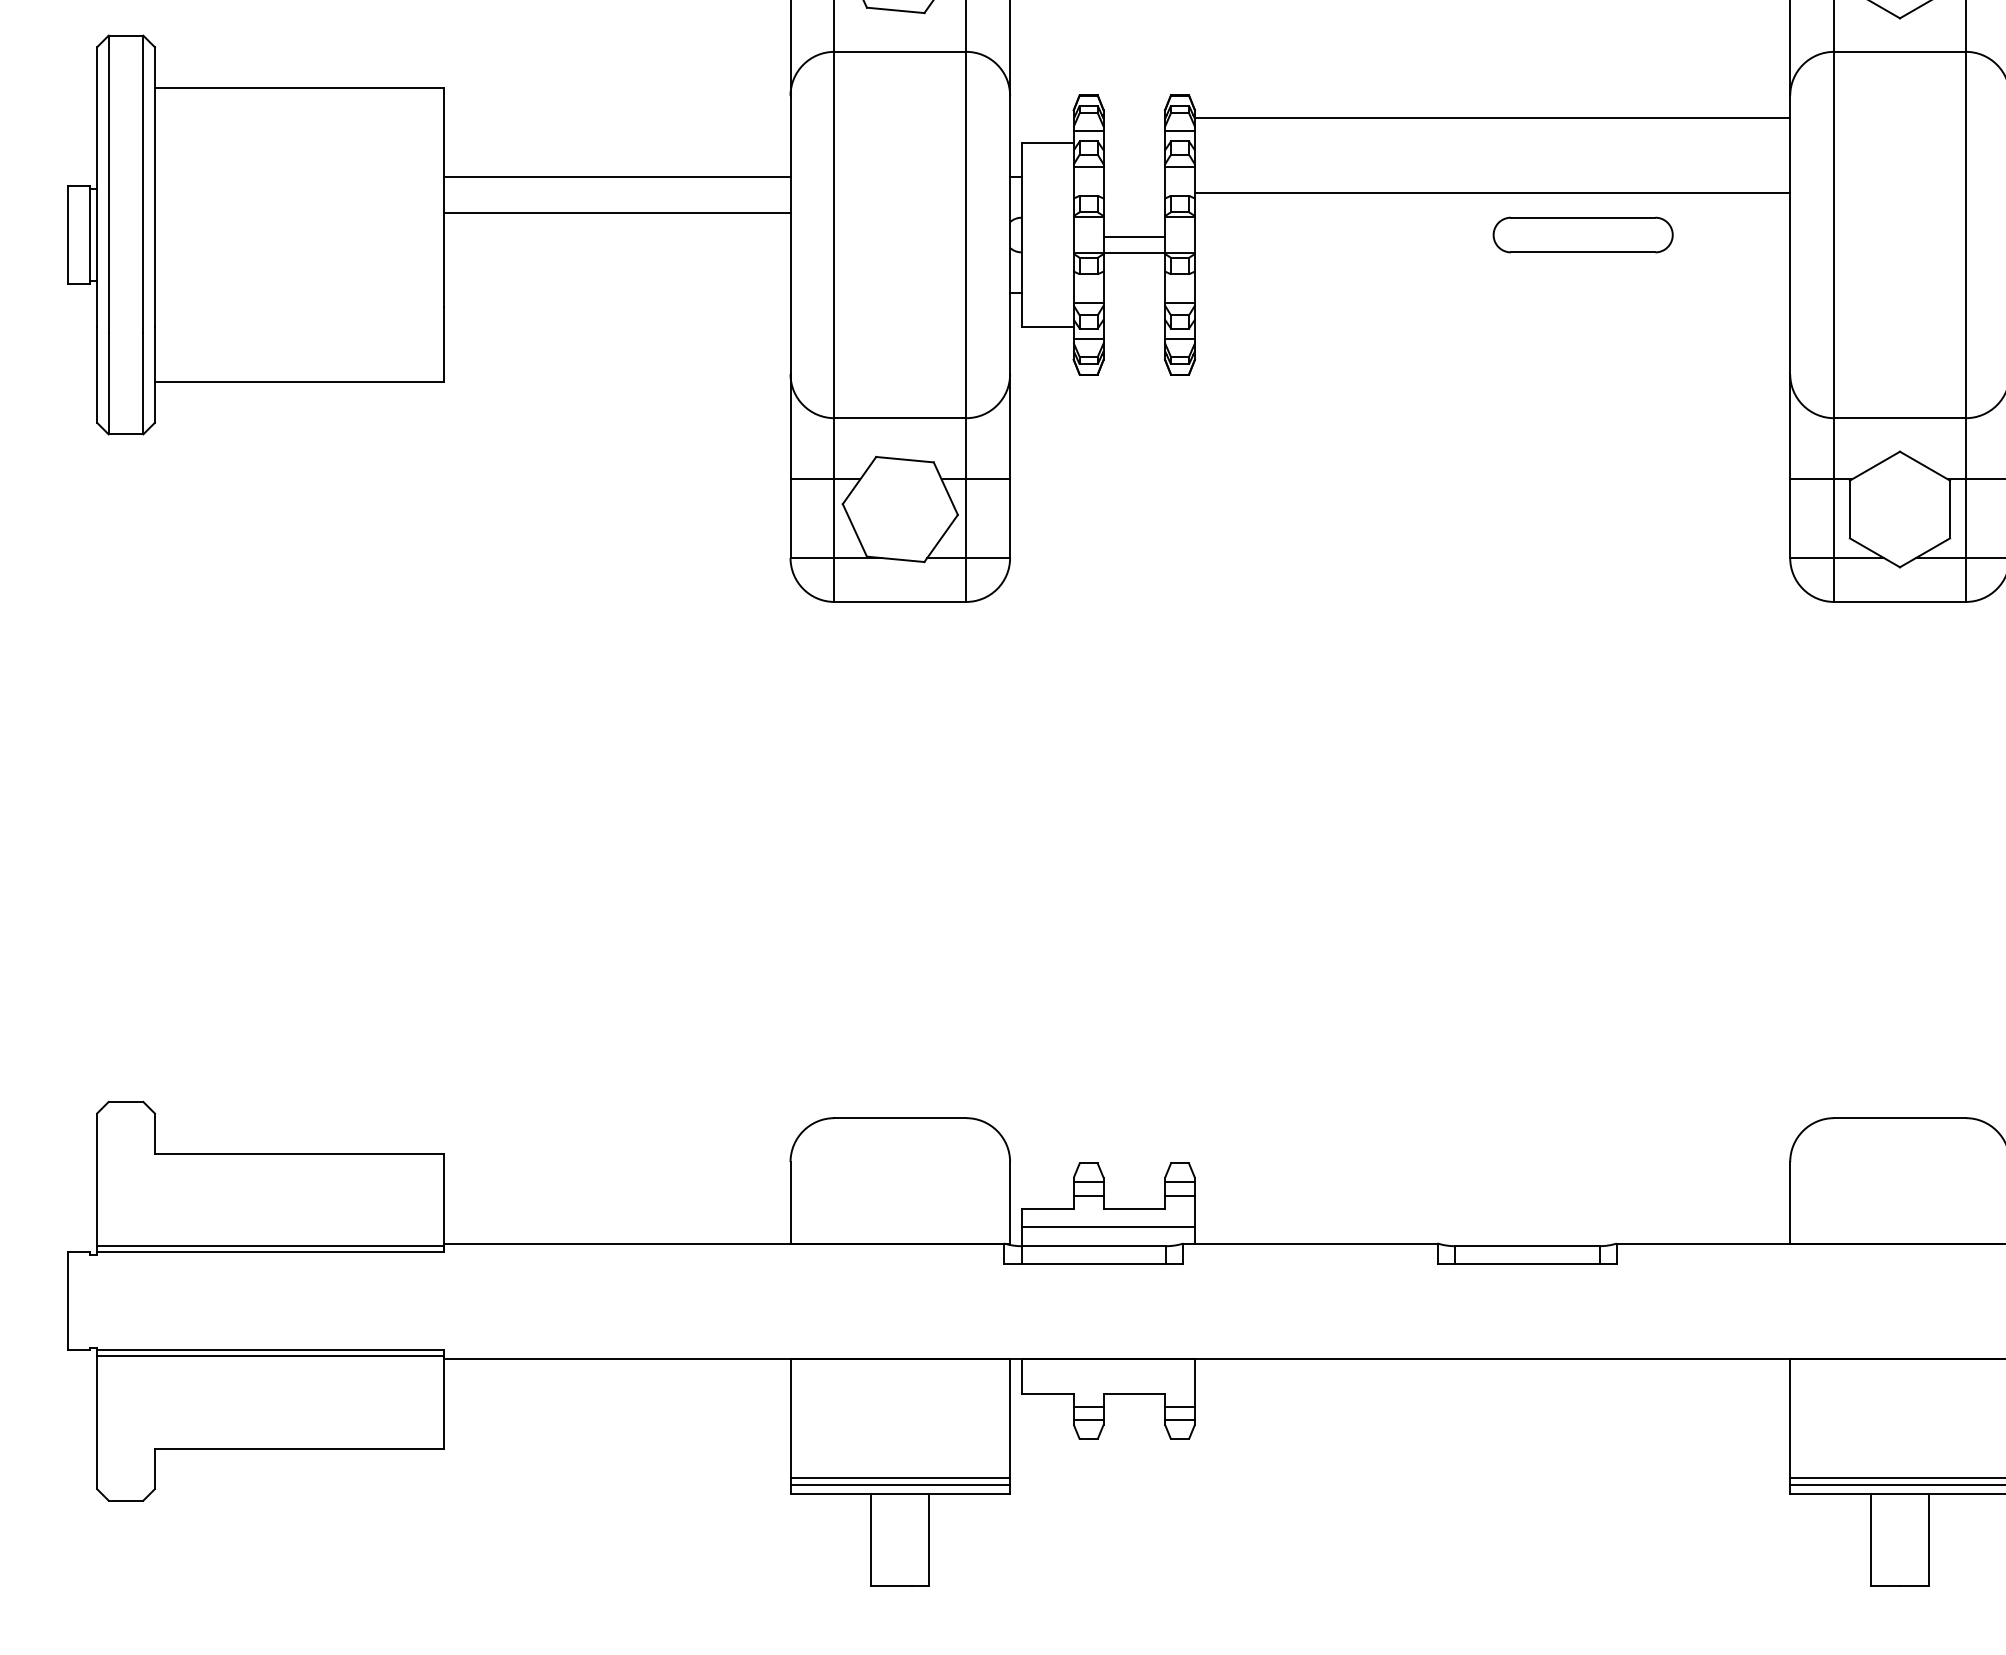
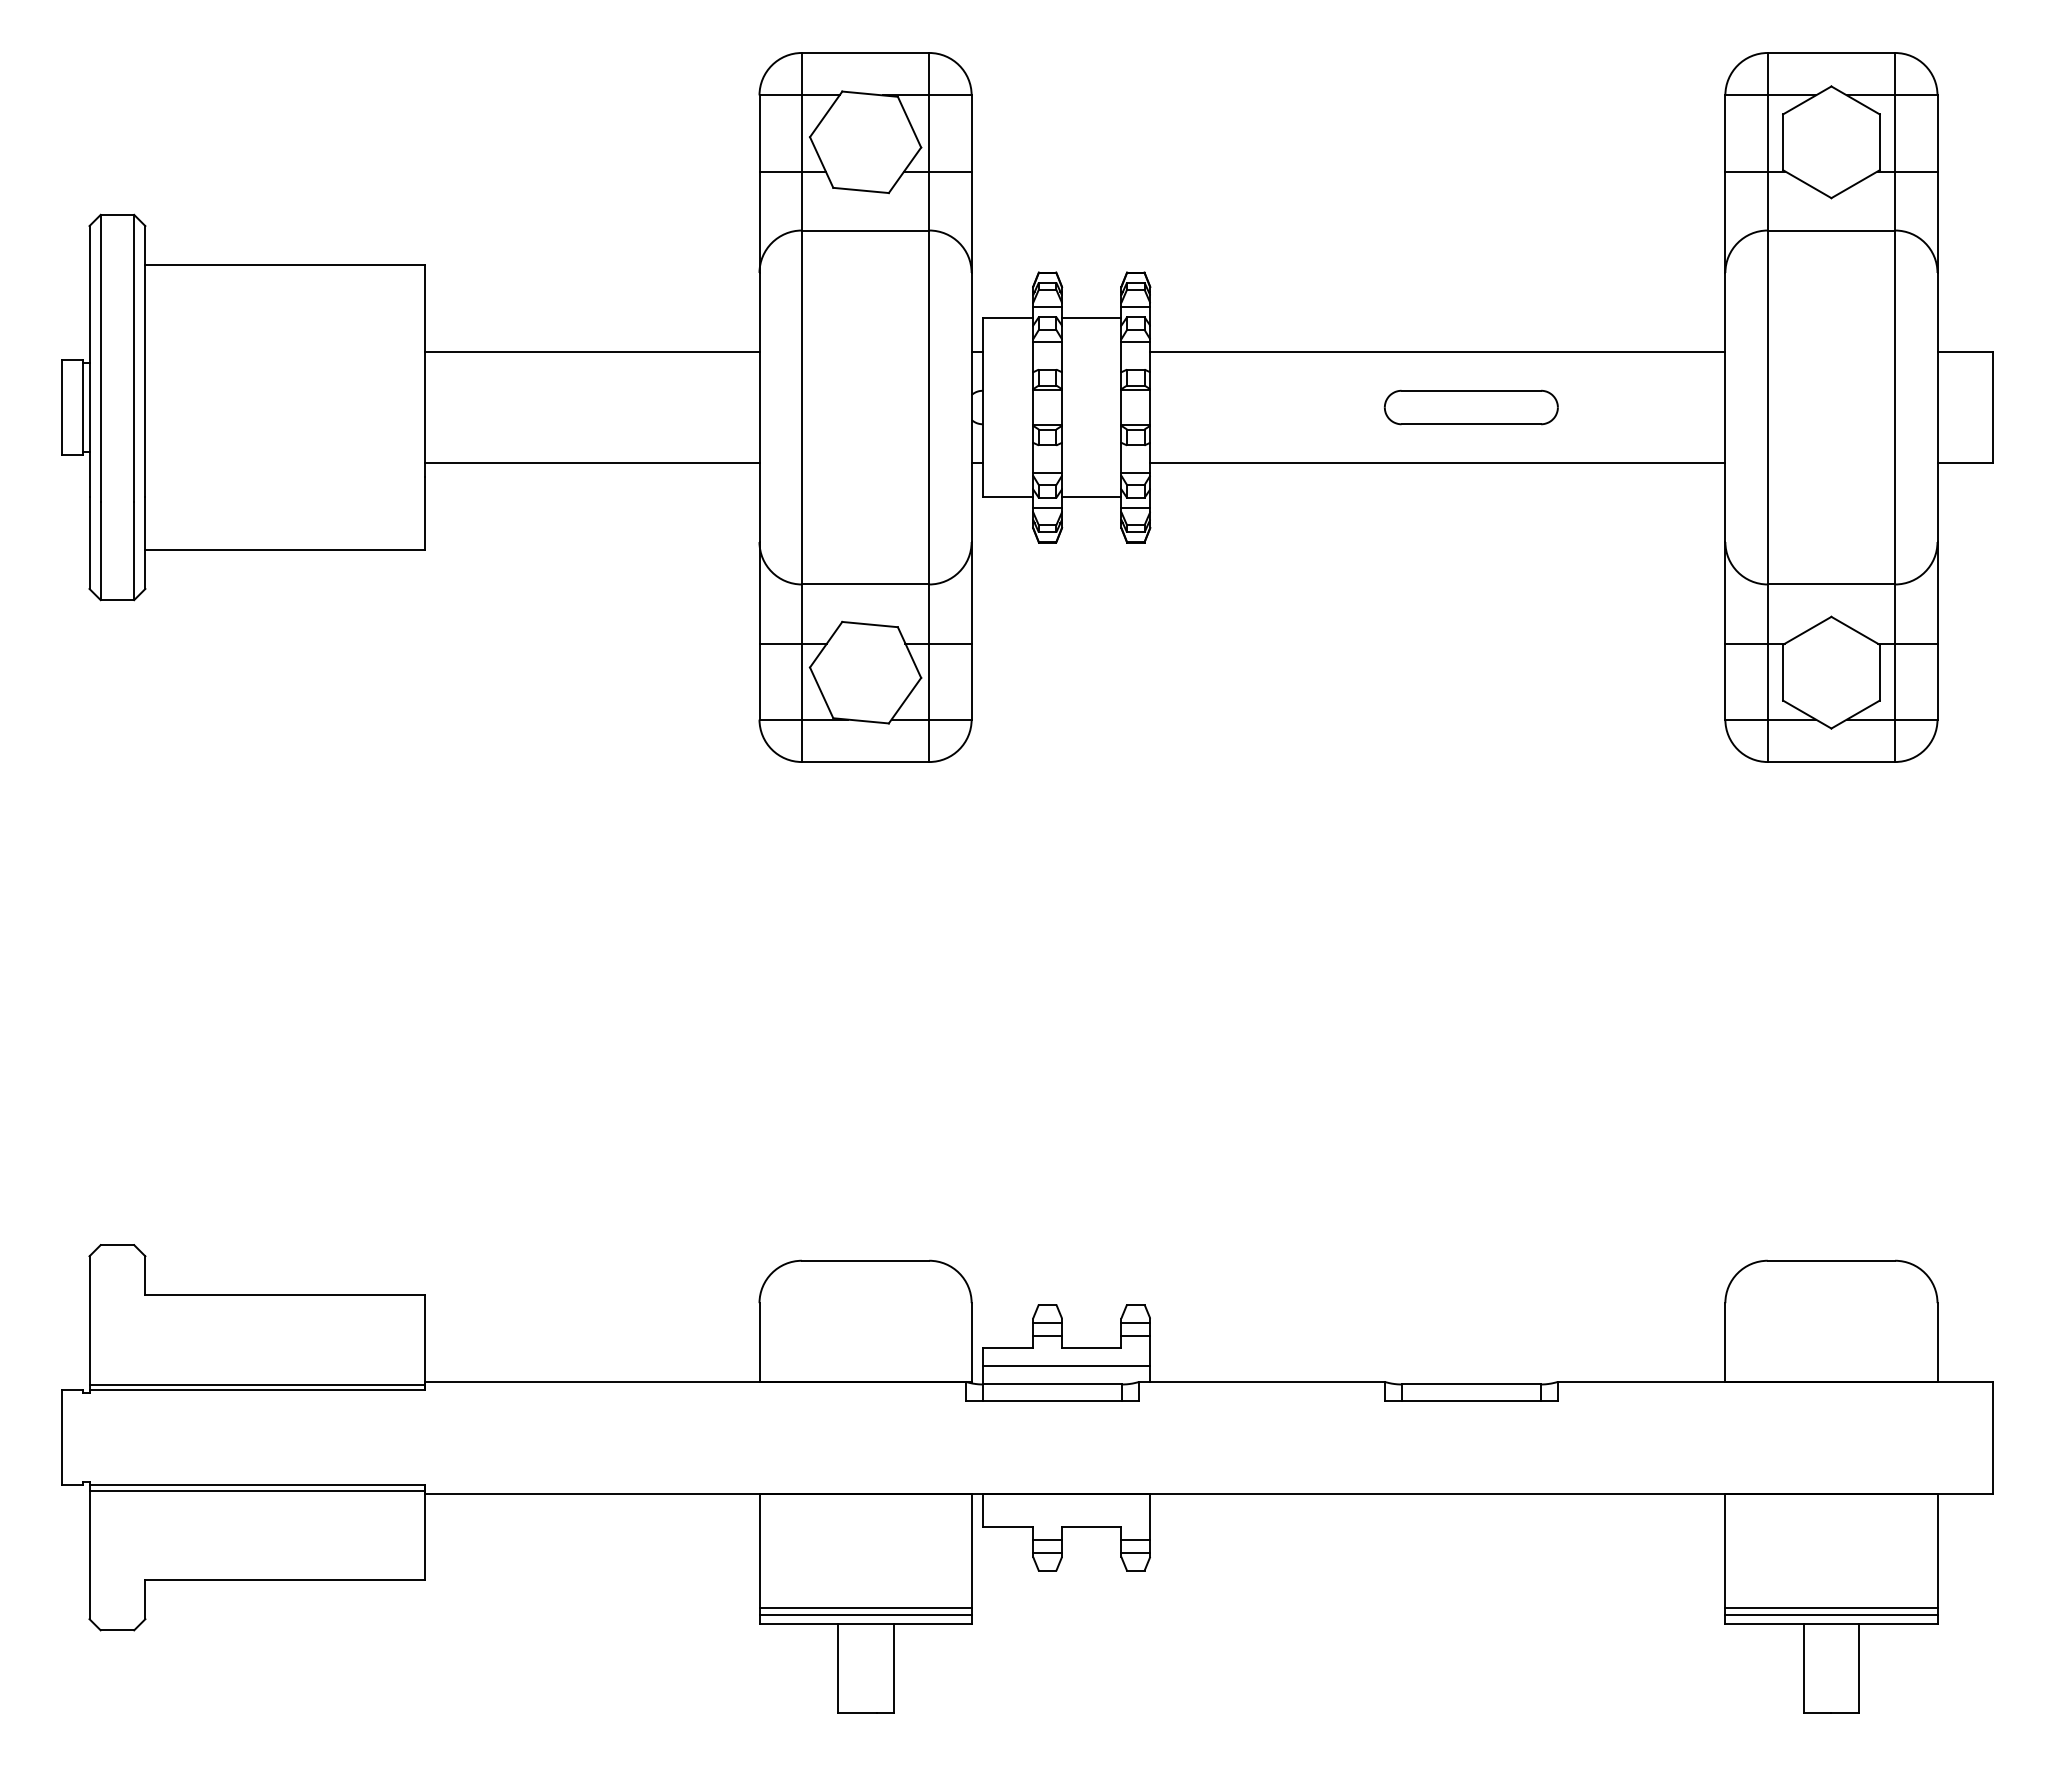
line: (1492, 118) -> (1437, 351), moved
line: (1492, 193) -> (1437, 463), moved
line: (616, 213) -> (591, 463), moved
part: (1582, 235) -> (1470, 407), moved
line: (1134, 237) -> (1091, 318), moved
line: (1134, 252) -> (1091, 496), moved

